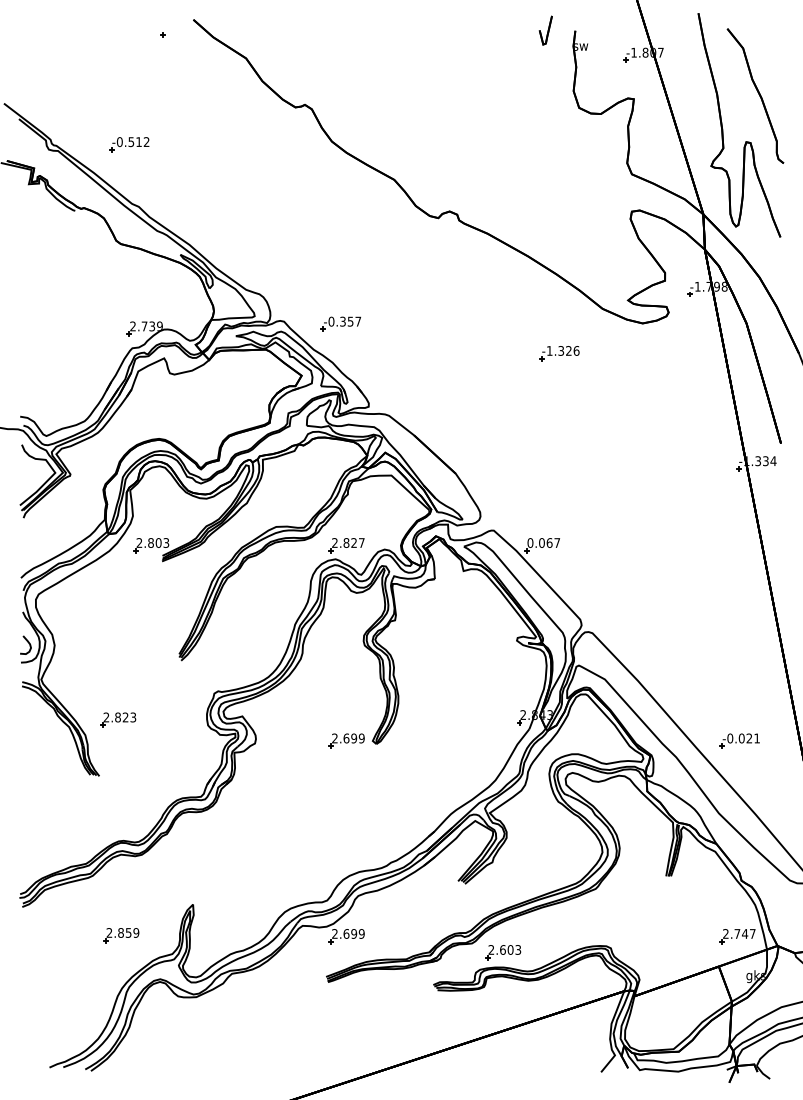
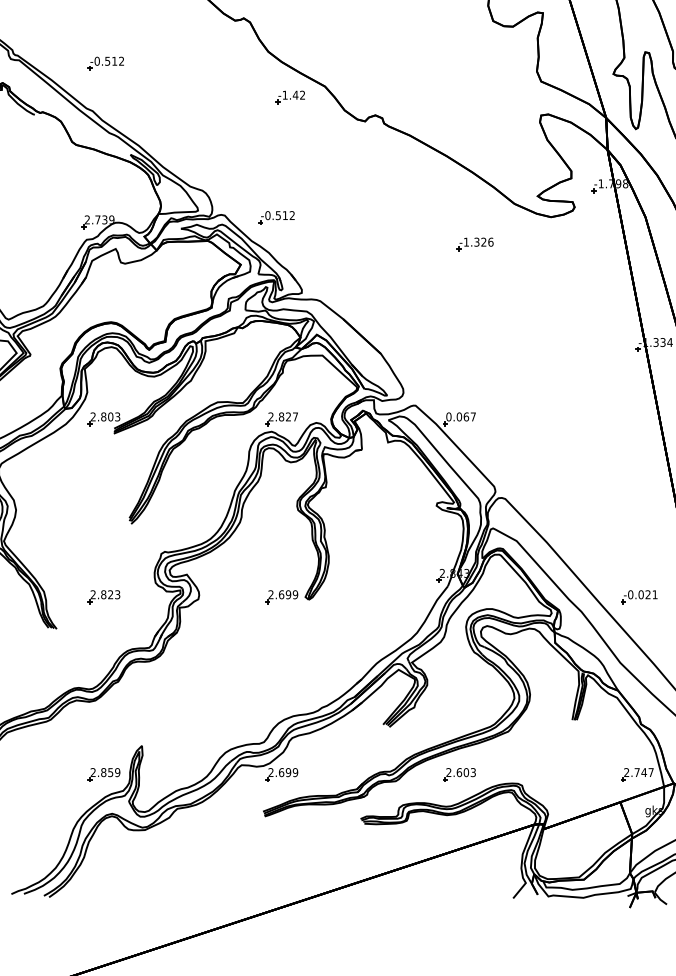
part: (129, 144) -> (106, 63), moved
part: (355, 191) -> (289, 97), added
text: (350, 321) -> (285, 215), -0.357 -> -0.512
part: (118, 719) -> (104, 596), moved
part: (121, 935) -> (104, 774), moved
part: (503, 952) -> (459, 774), moved

